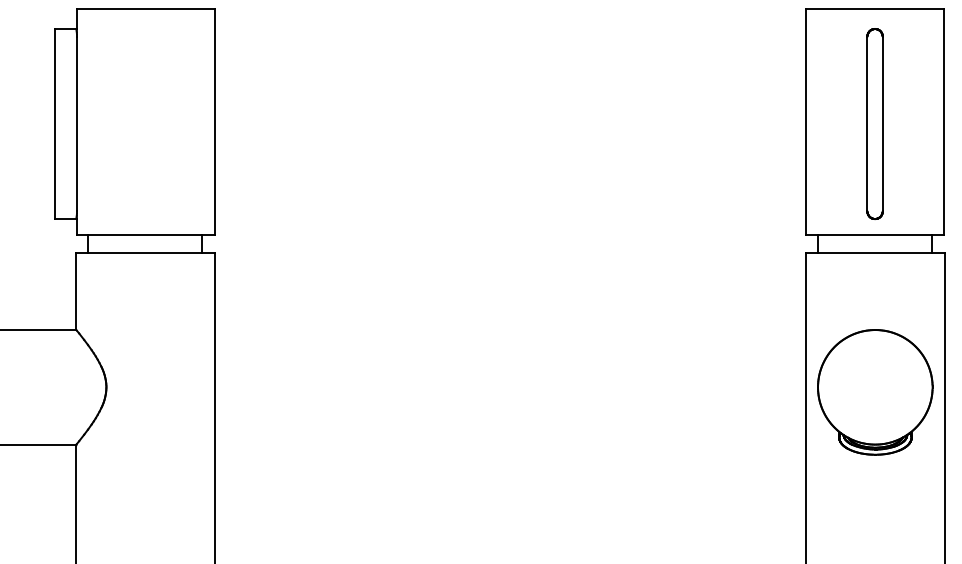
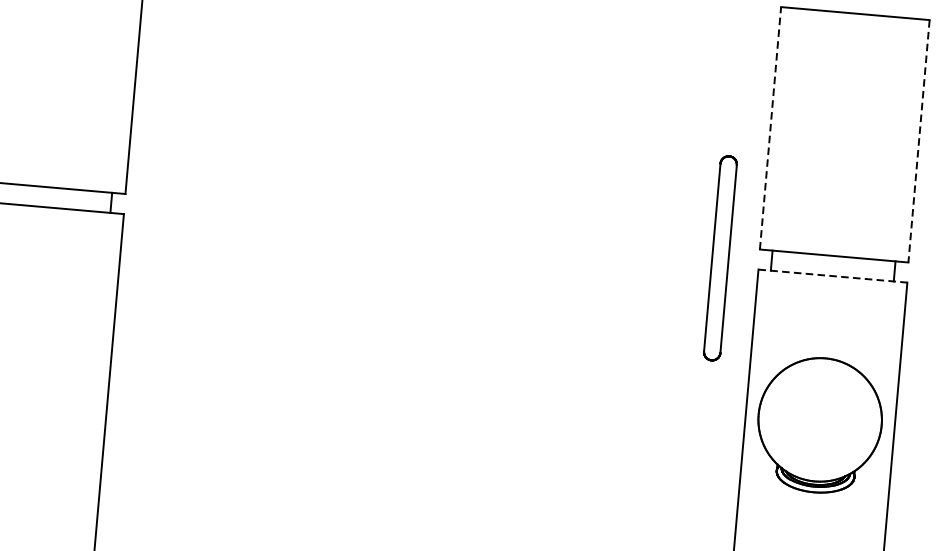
line: (805, 121) -> (770, 127), solid -> dashed
line: (944, 121) -> (919, 141), solid -> dashed
part: (874, 123) -> (719, 257), moved
line: (875, 253) -> (832, 276), solid -> dashed

